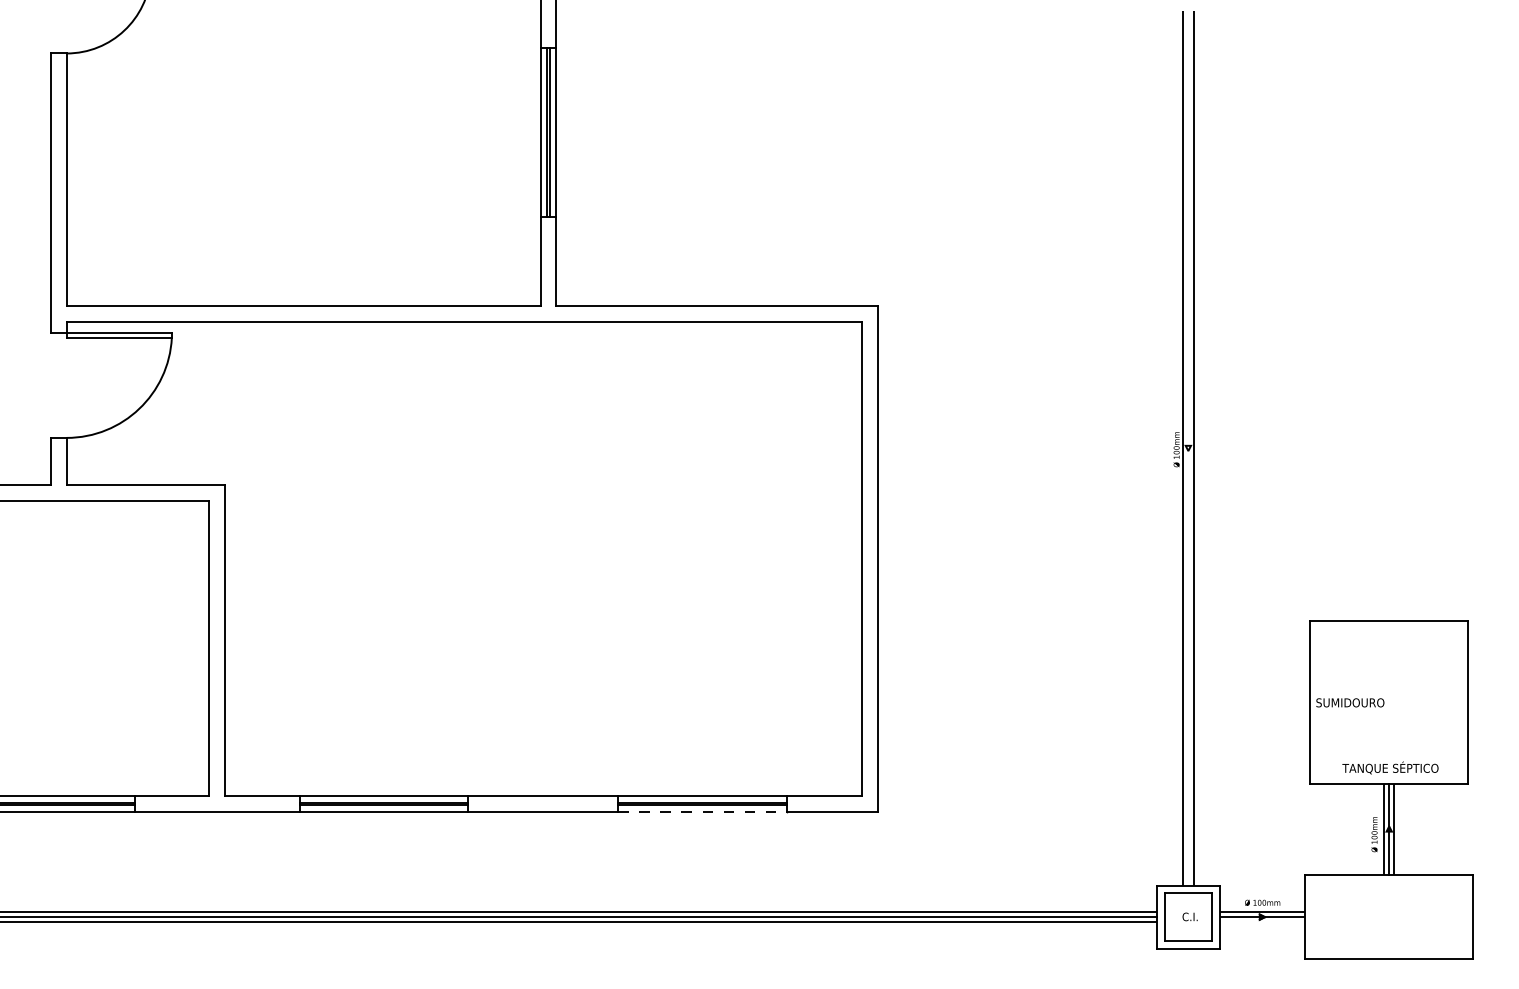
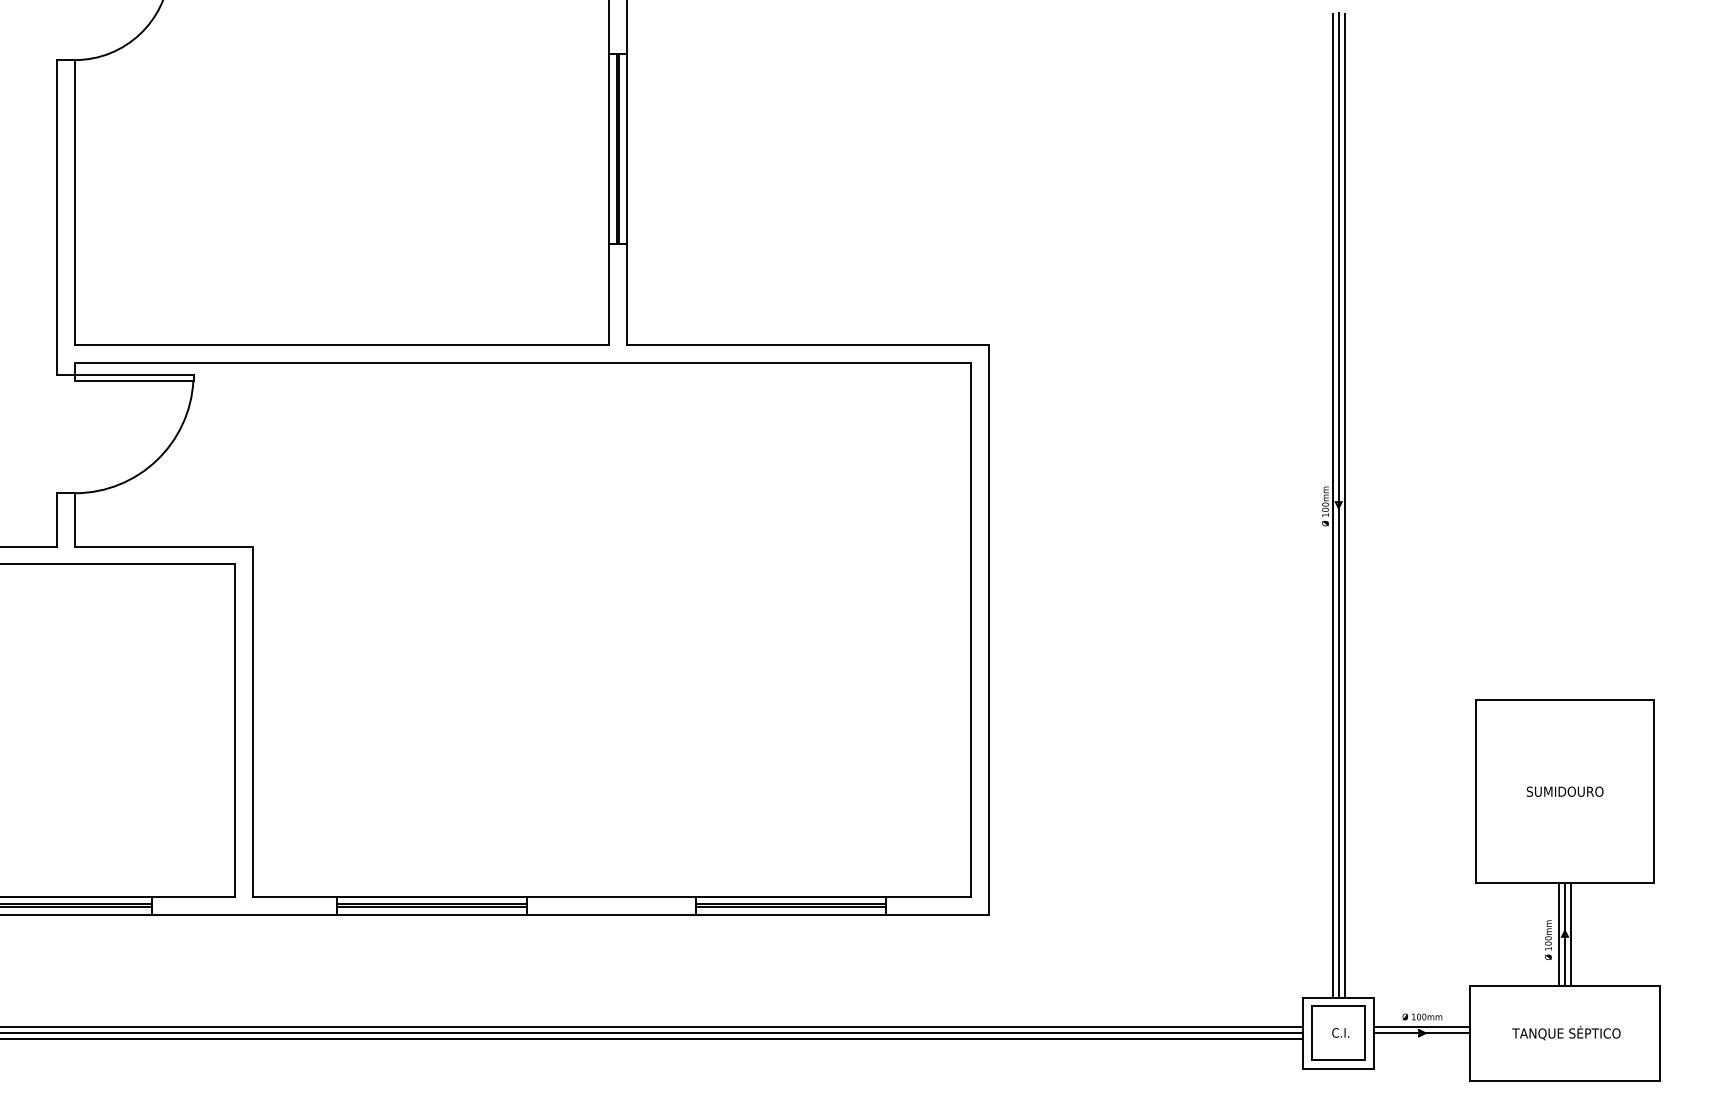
line: (1188, 448) -> (1338, 505), added
text: (1350, 702) -> (1565, 791), moved
text: (1390, 767) -> (1566, 1032), moved
line: (703, 811) -> (792, 914), dashed -> solid

